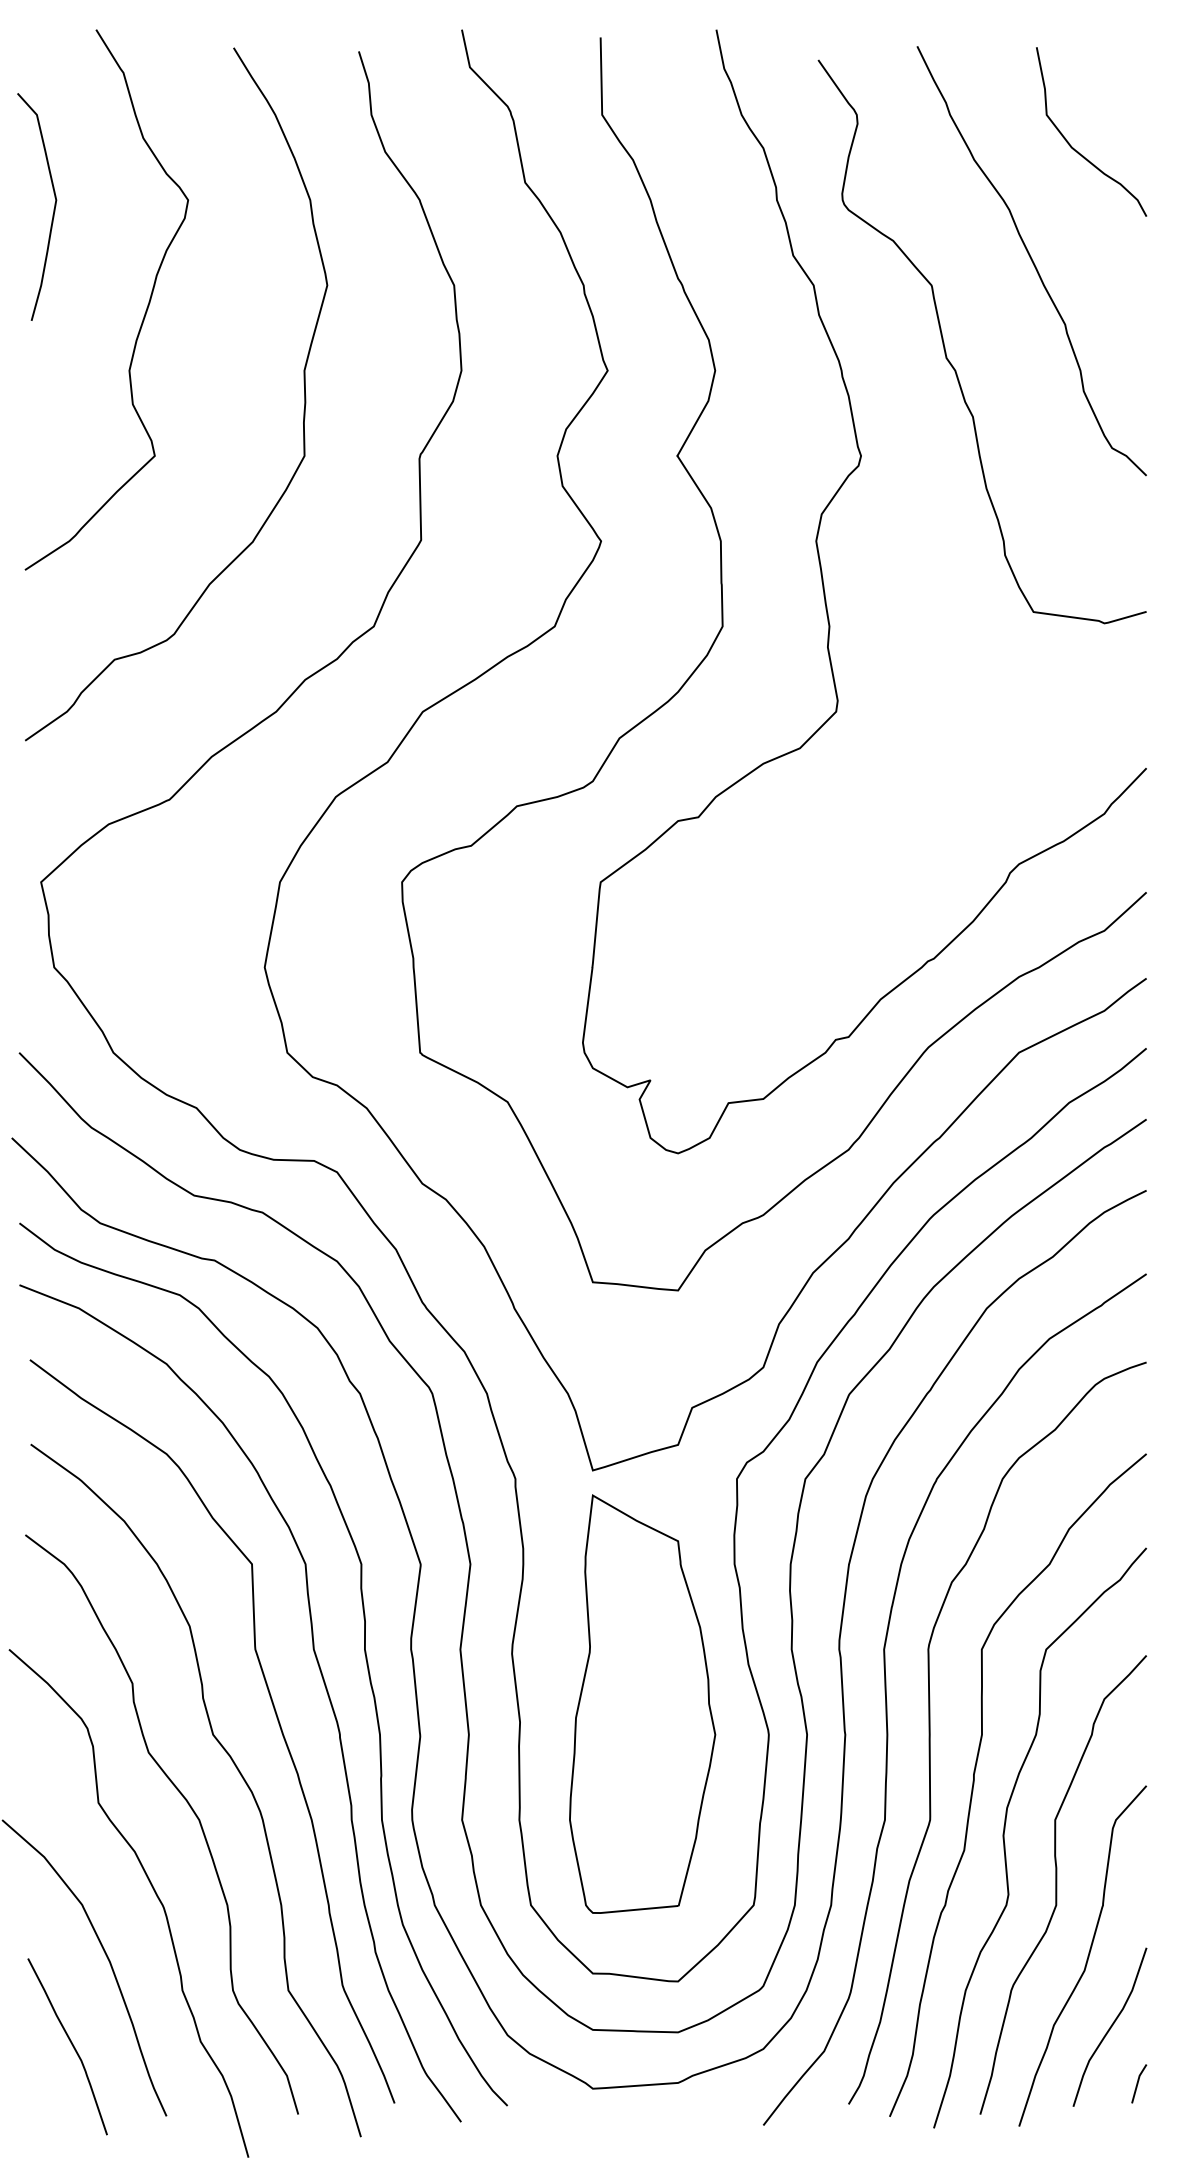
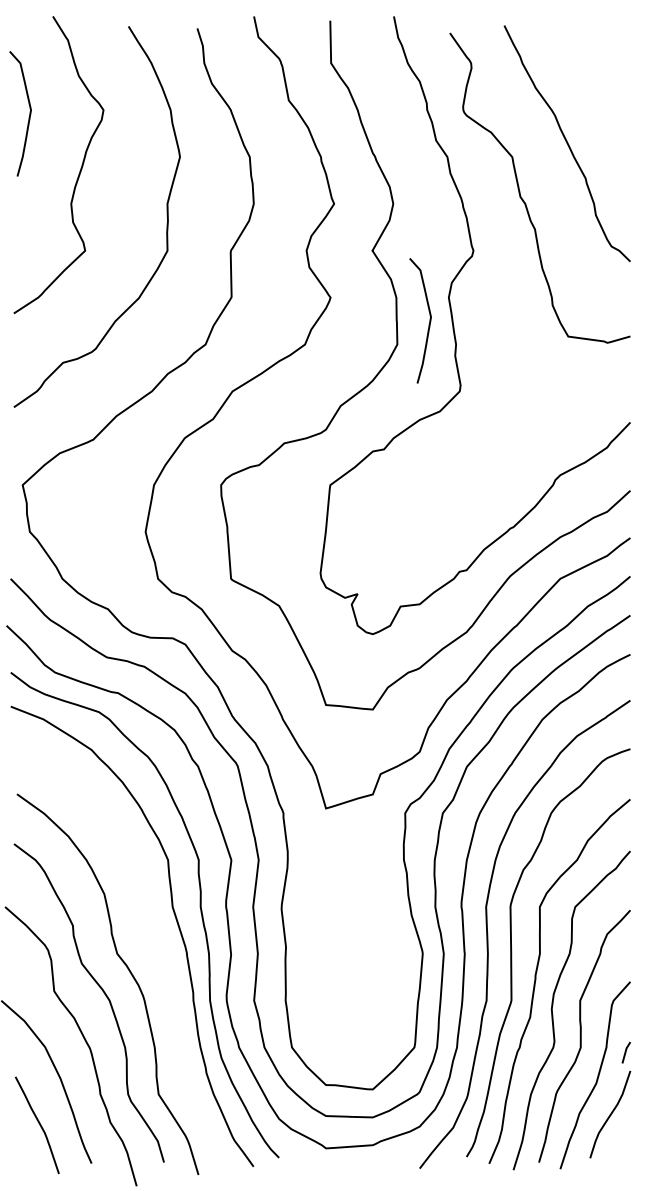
curve: (1075, 148) -> (591, 81), removed
curve: (779, 590) -> (428, 324), added
part: (642, 1703) -> (353, 936), removed
curve: (273, 1712) -> (150, 941), removed
line: (1137, 2083) -> (625, 1052), moved

